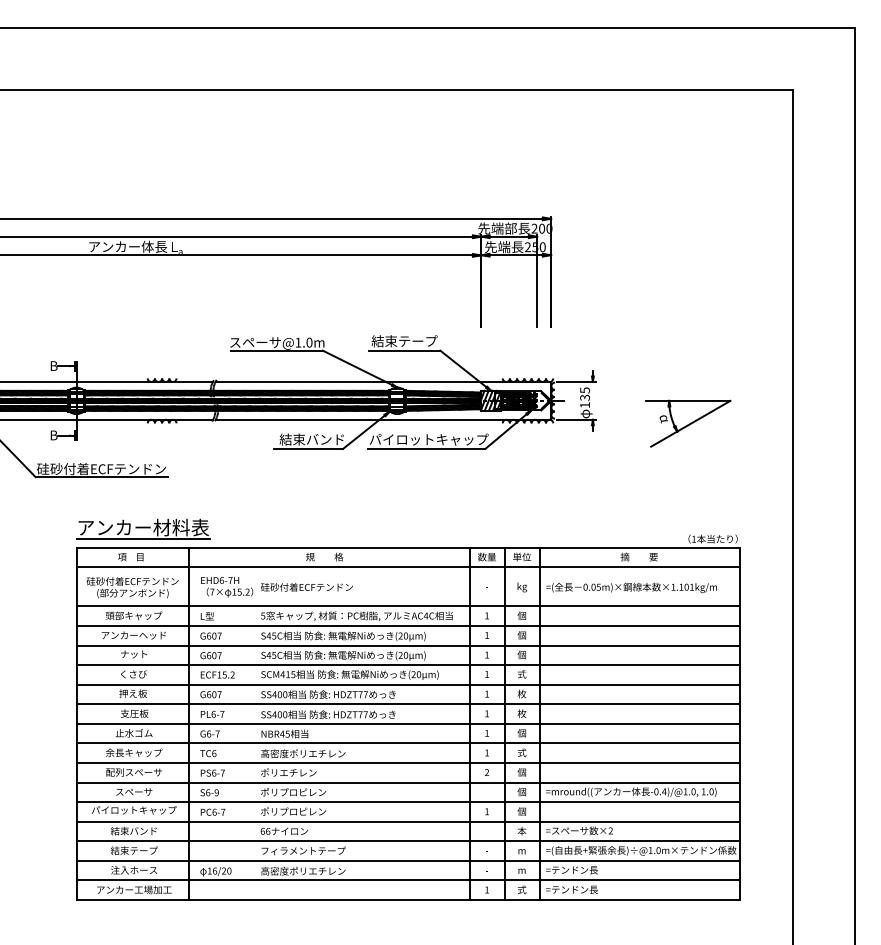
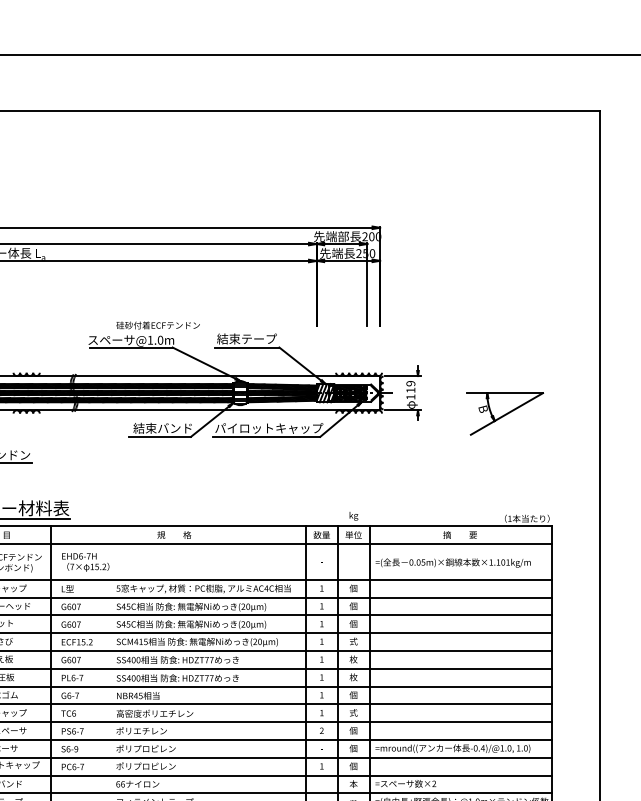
text: (584, 393) -> (410, 386), 135 -> 119
text: (664, 418) -> (483, 409), α -> B
text: (306, 587) -> (157, 325), moved
text: (522, 587) -> (354, 516), moved

